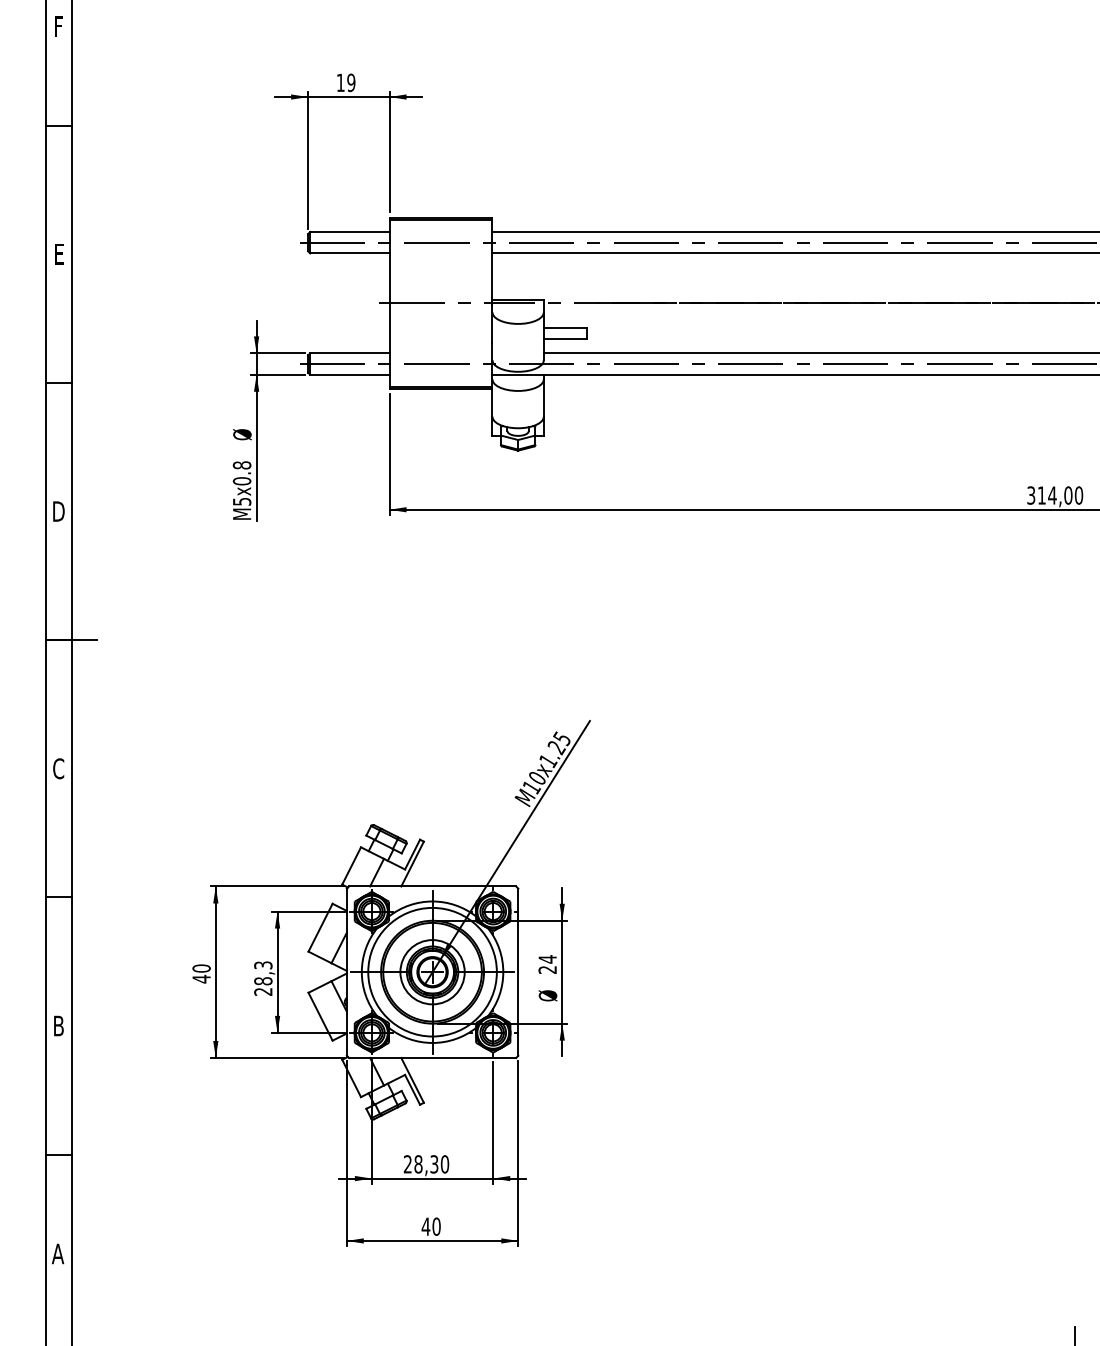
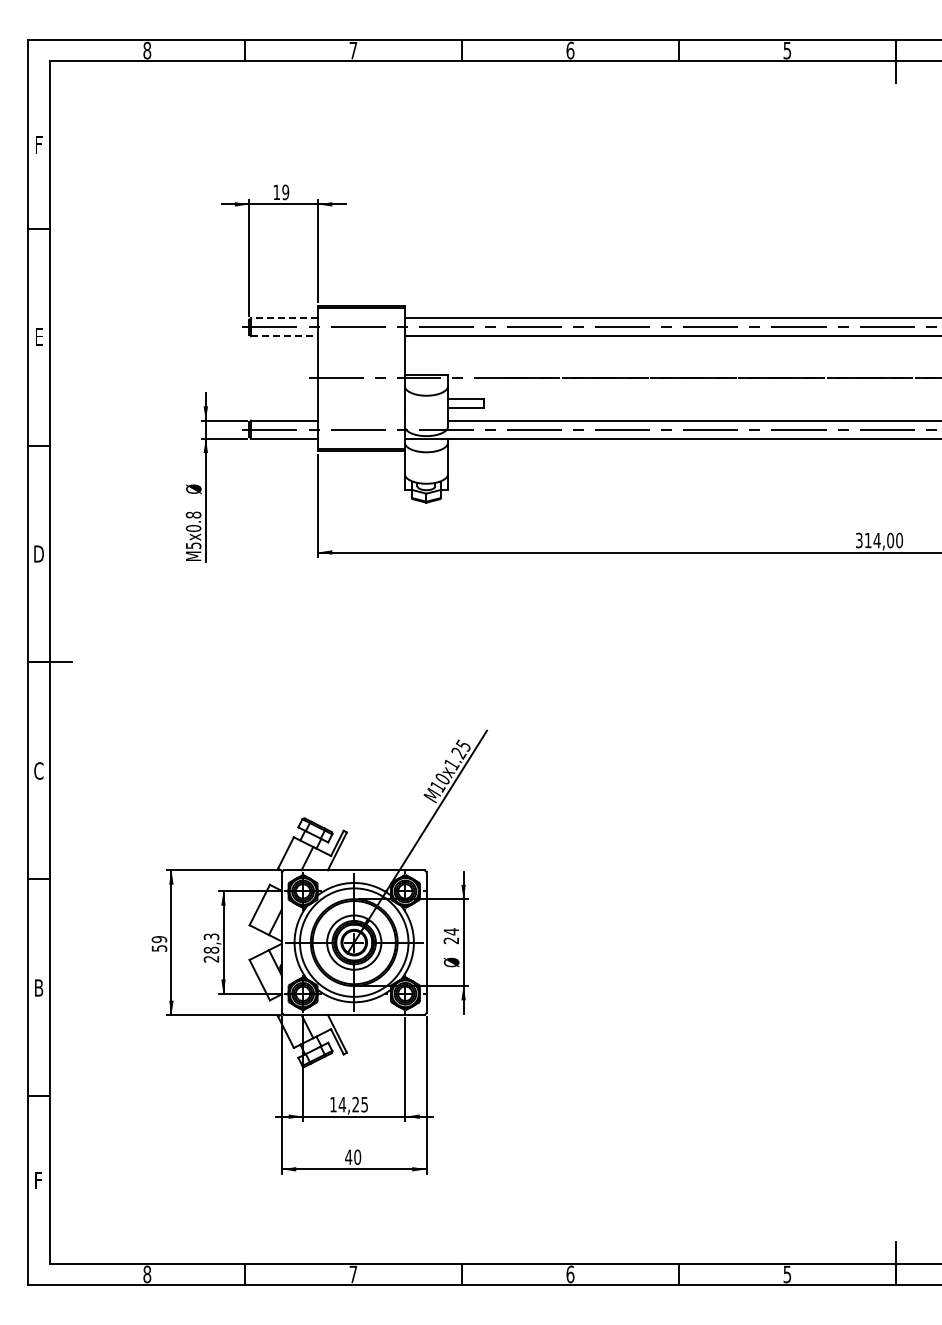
line: (349, 232) -> (284, 318), solid -> dashed
line: (351, 253) -> (285, 336), solid -> dashed
text: (201, 974) -> (159, 944), 40 -> 59
text: (426, 1164) -> (349, 1104), 28,30 -> 14,25
text: (58, 1253) -> (38, 1179), A -> F

